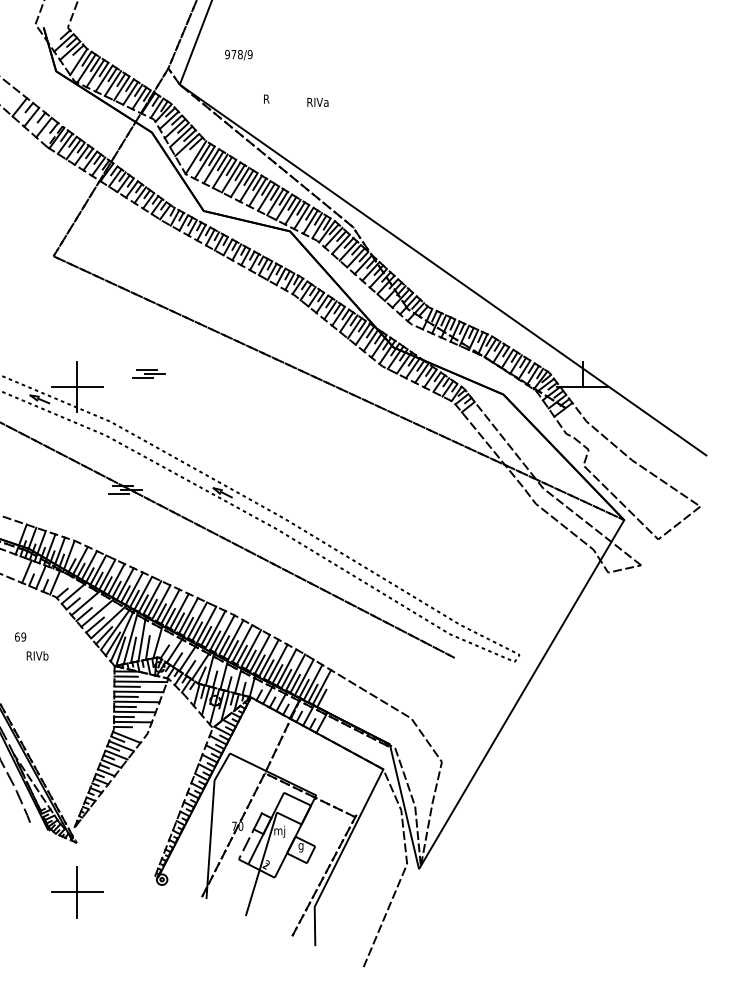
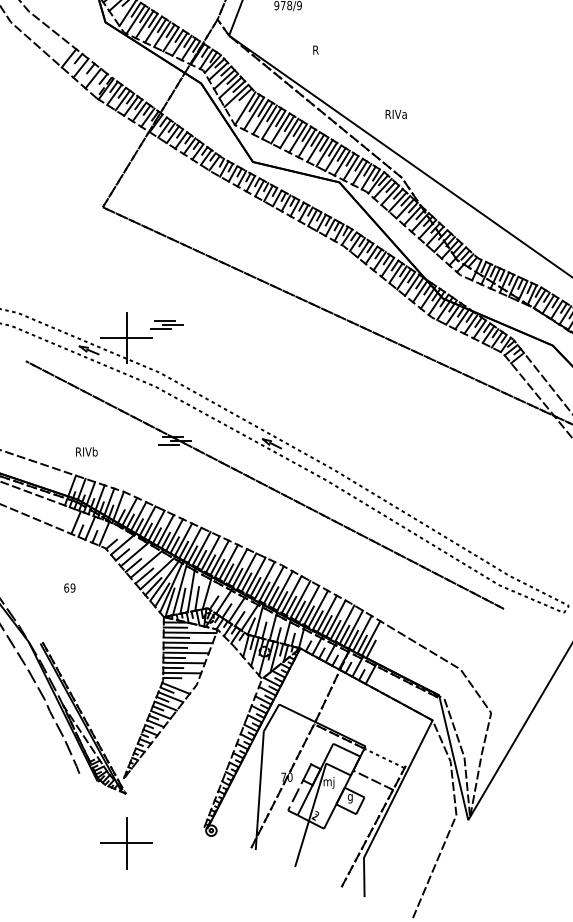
text: (317, 101) -> (395, 113), moved
part: (148, 373) -> (166, 324), moved
text: (37, 655) -> (86, 451), moved
line: (335, 807) -> (373, 780), moved

